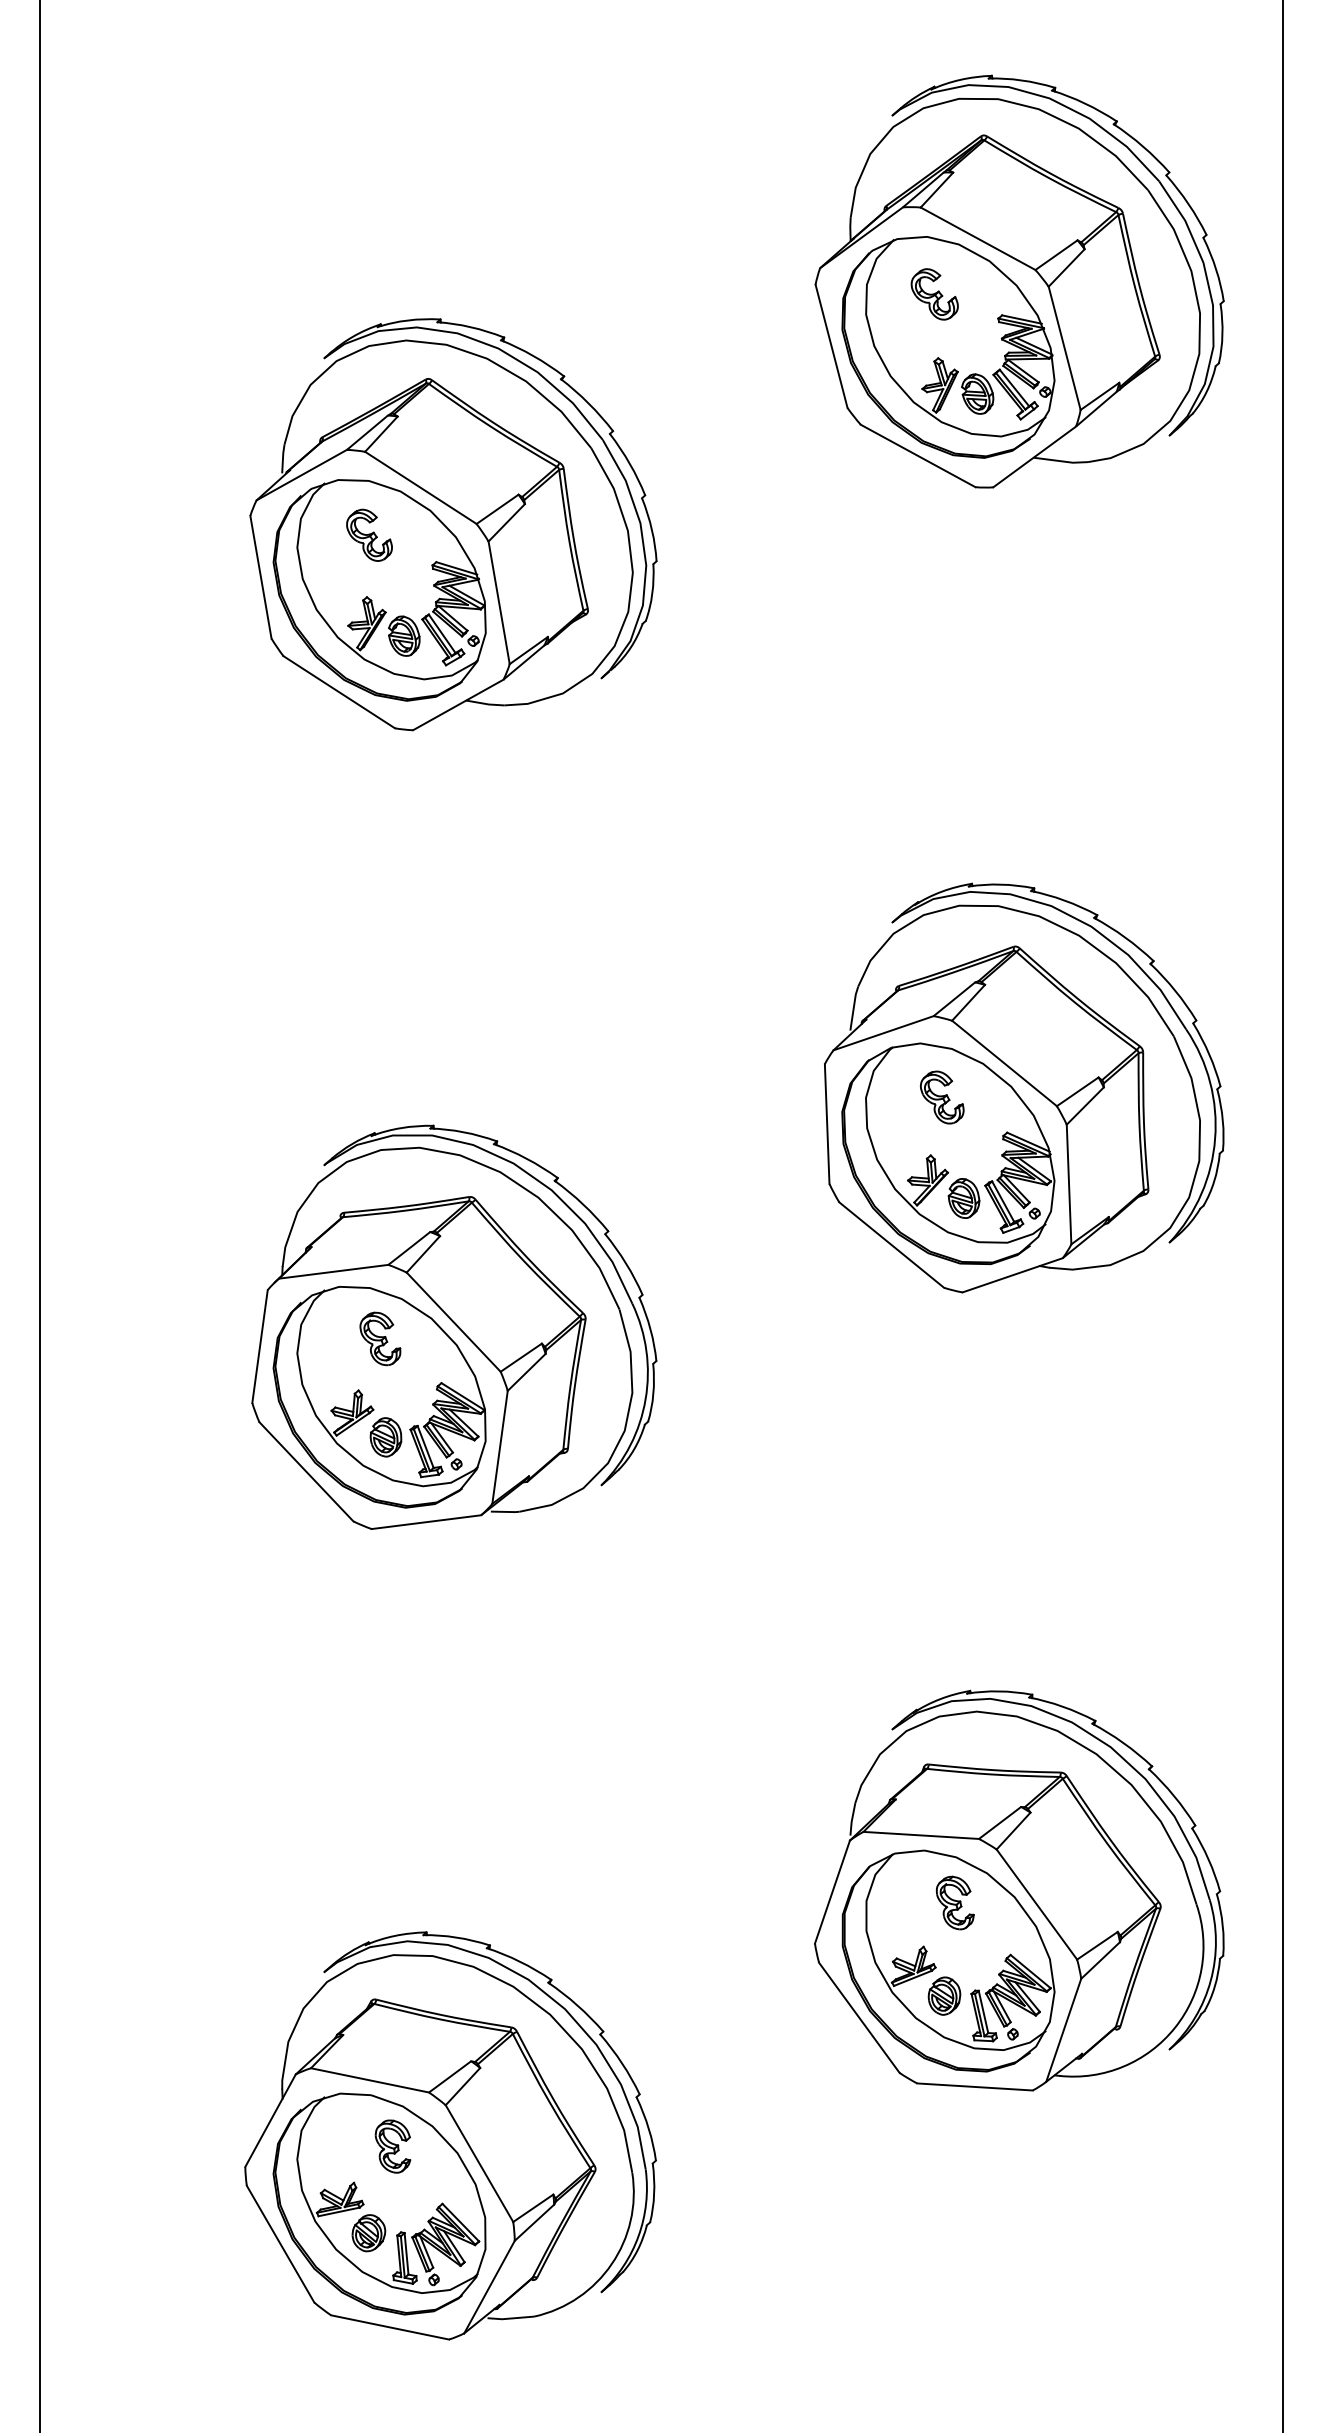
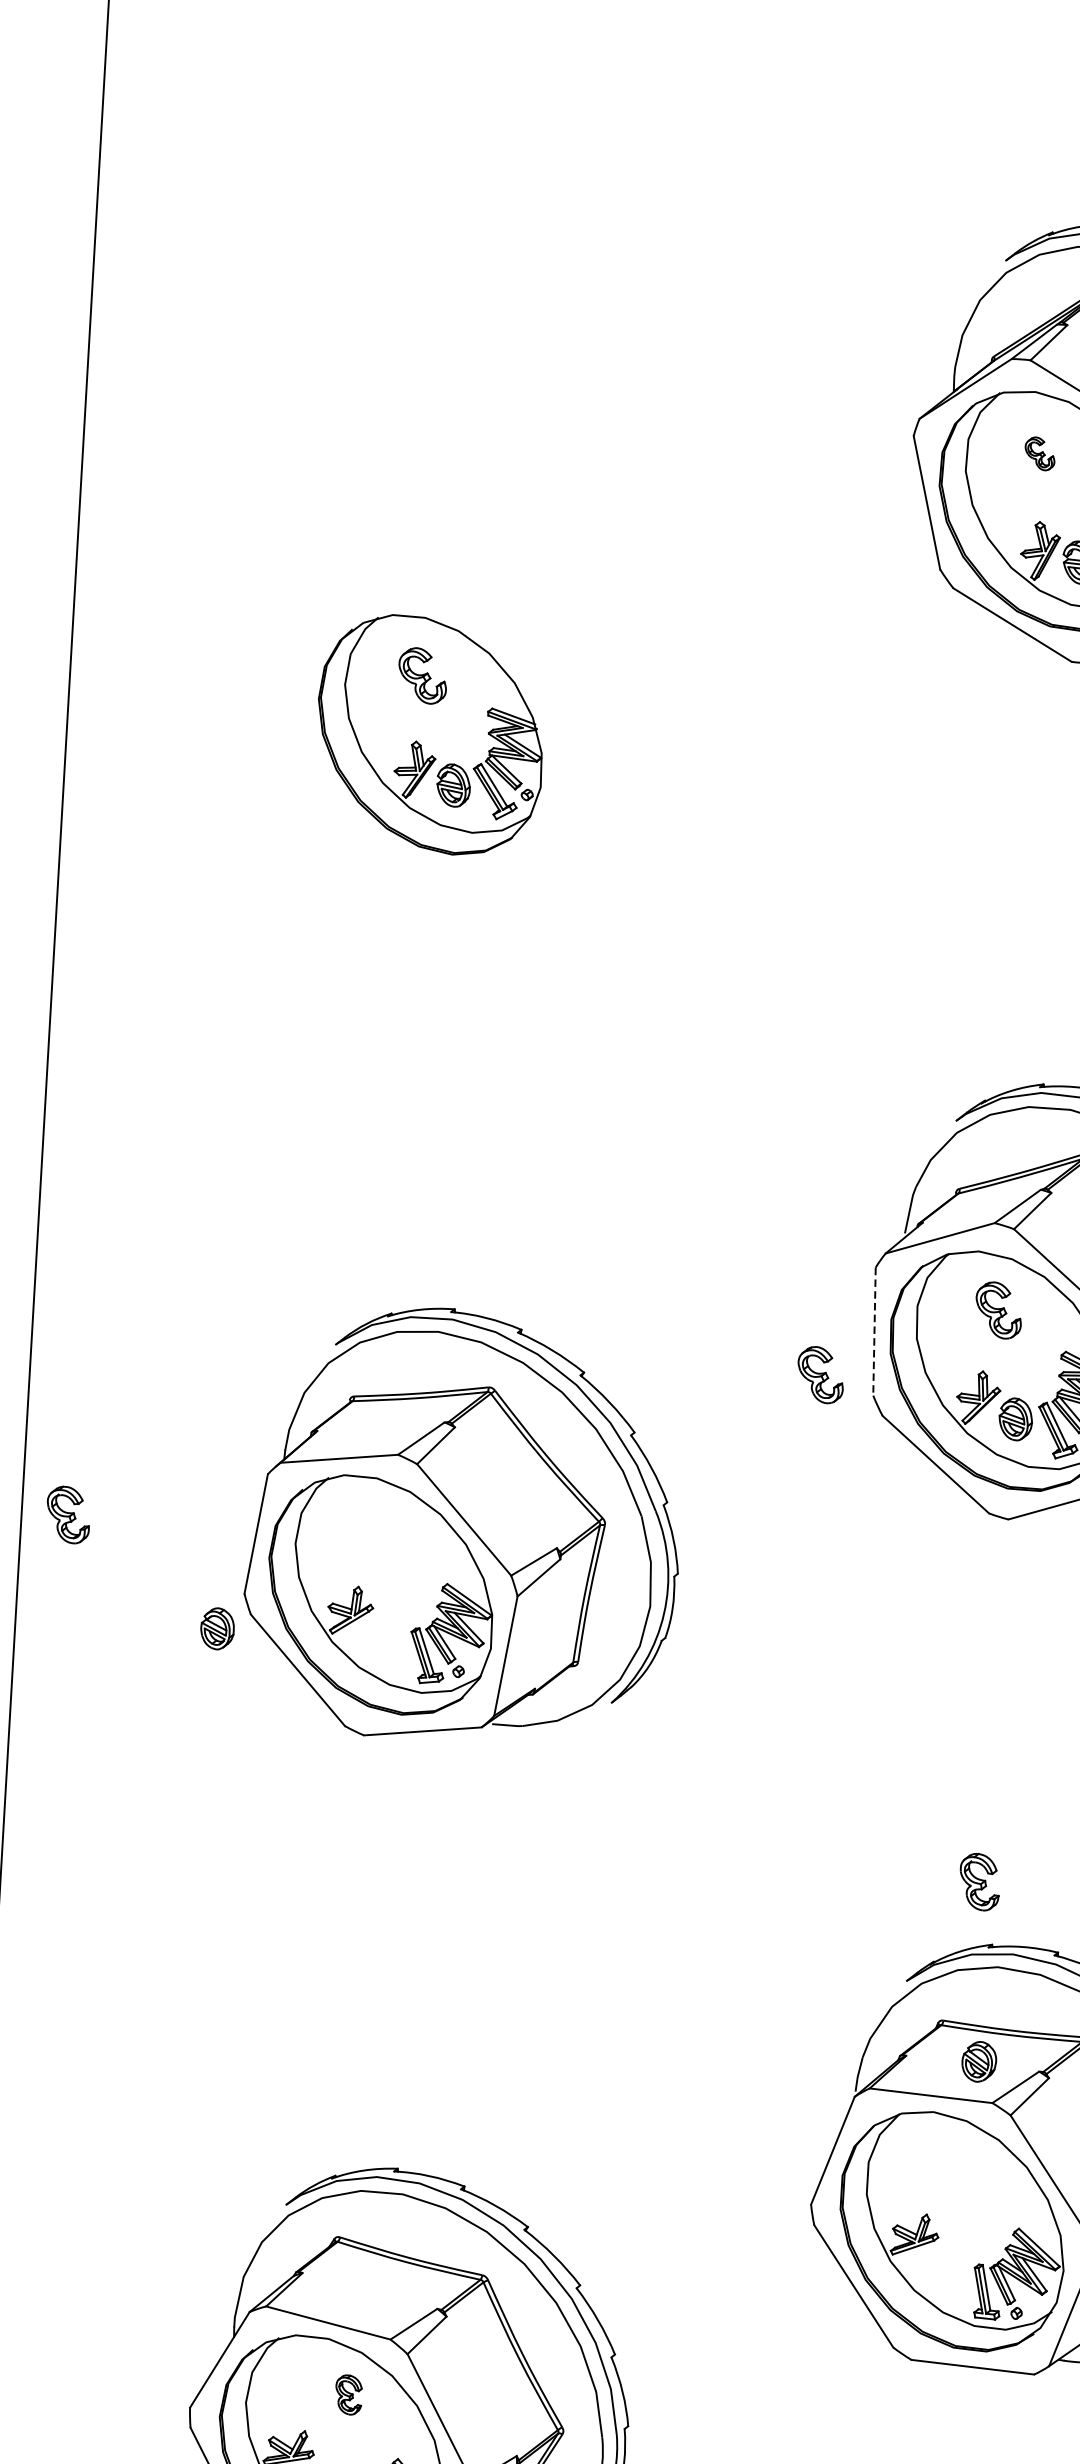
part: (934, 294) -> (1039, 453), size x0.6
part: (453, 524) -> (512, 669), removed
line: (827, 1124) -> (874, 1332), solid -> dashed
part: (778, 1167) -> (819, 1374), added
part: (380, 1338) -> (68, 1514), moved
part: (385, 1437) -> (217, 1628), moved
part: (955, 1902) -> (980, 1881), moved
part: (944, 1995) -> (979, 2061), moved
part: (392, 2146) -> (348, 2394), size x0.7

